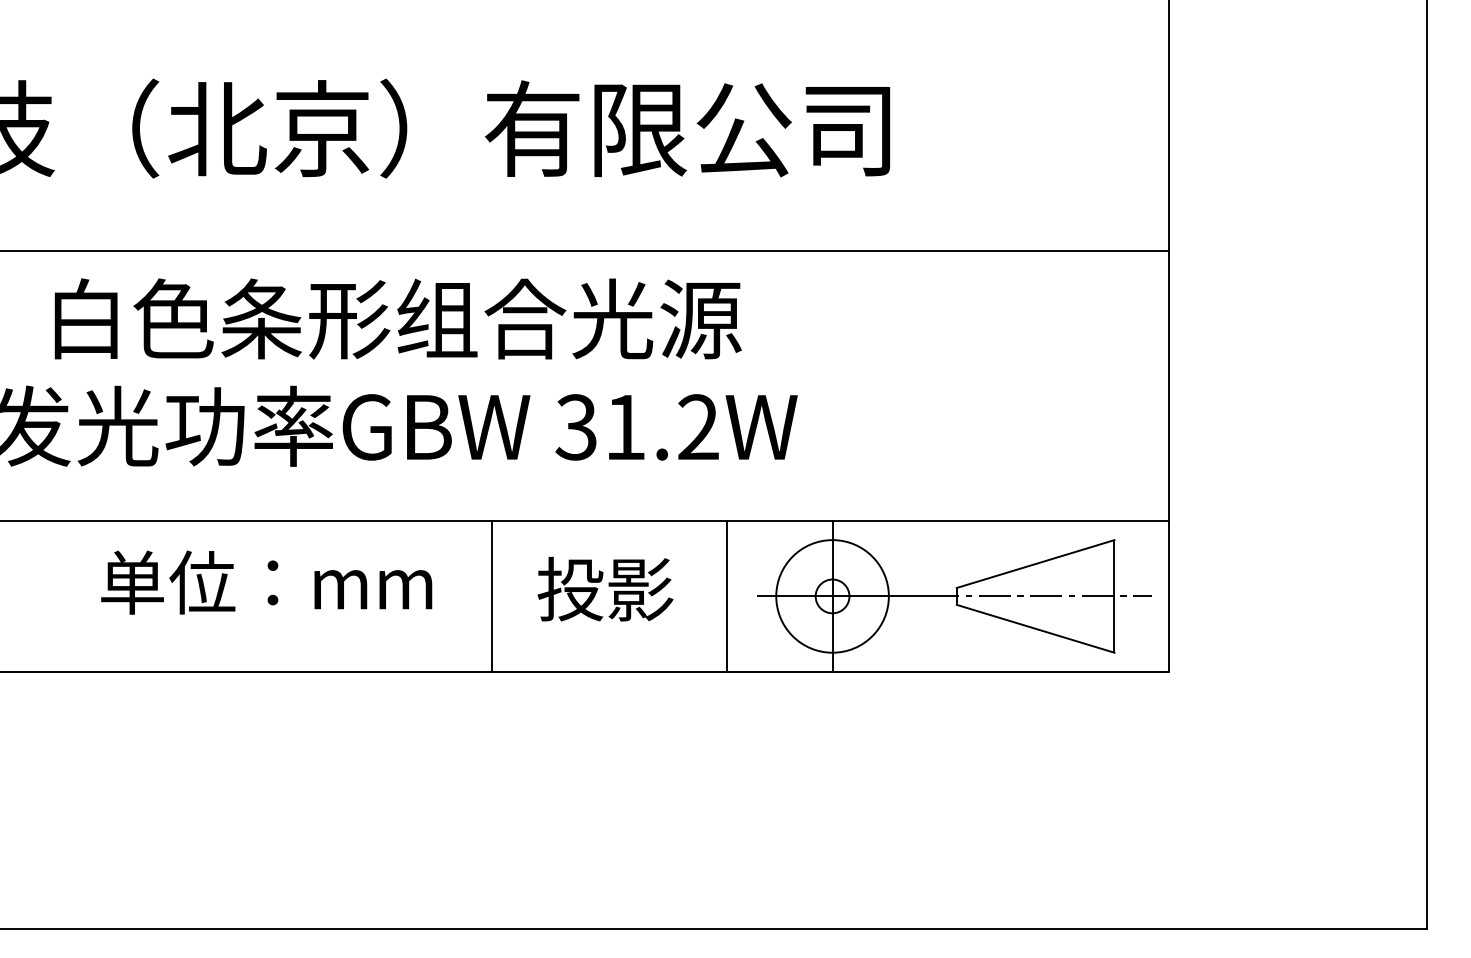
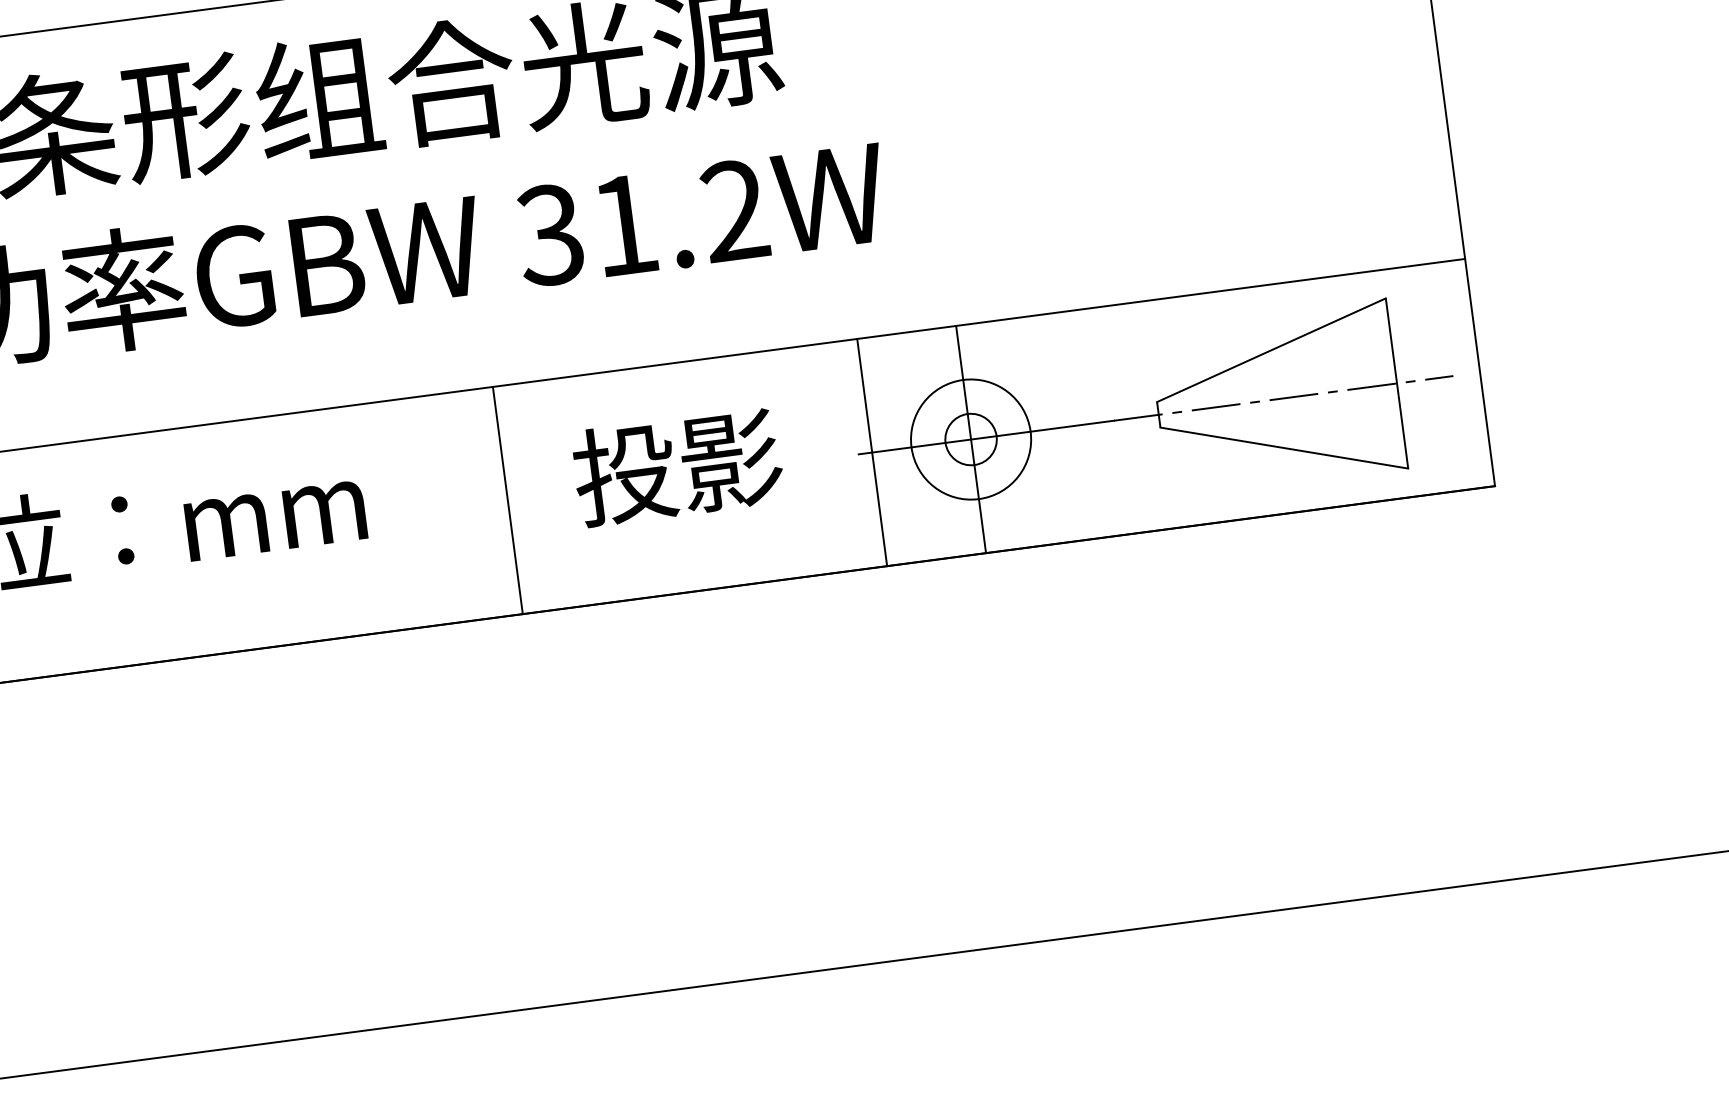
text: (605, 588) -> (677, 465), moved
line: (492, 596) -> (508, 500), moved
line: (727, 596) -> (872, 452), moved
circle: (832, 596) -> (970, 439), size x0.7

